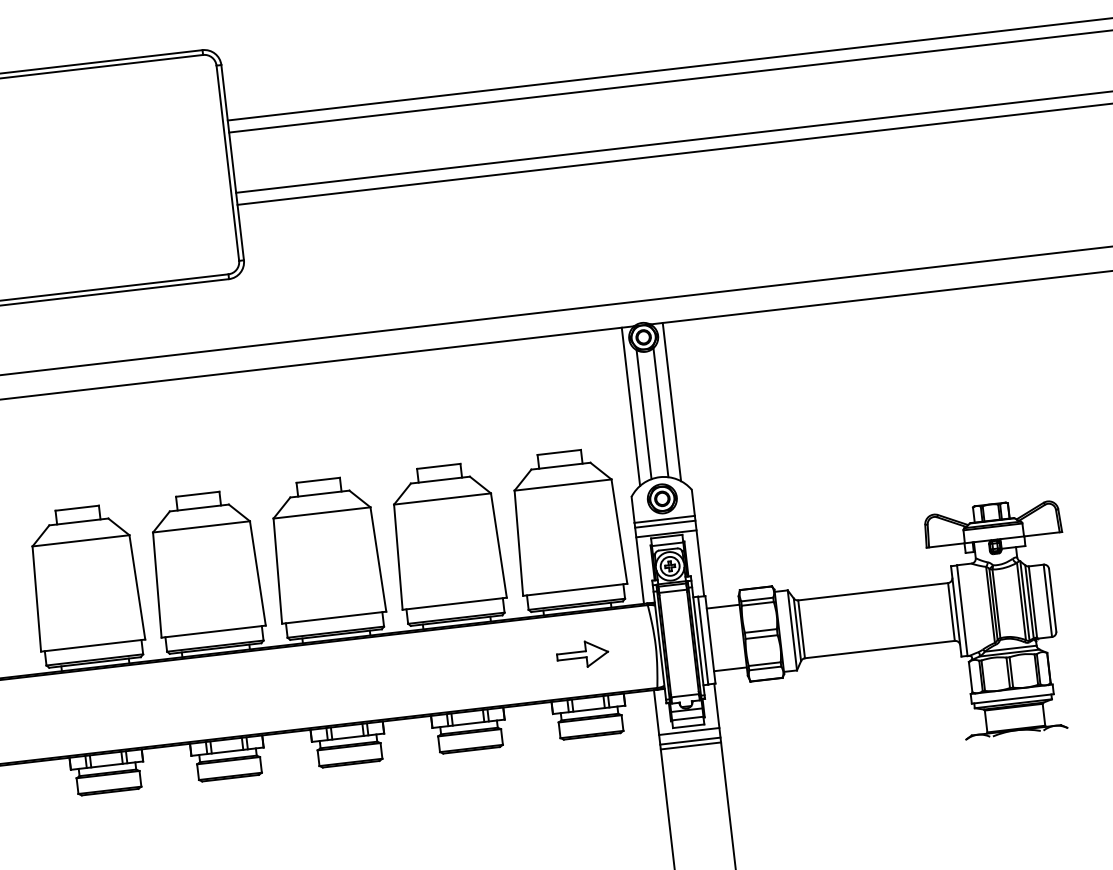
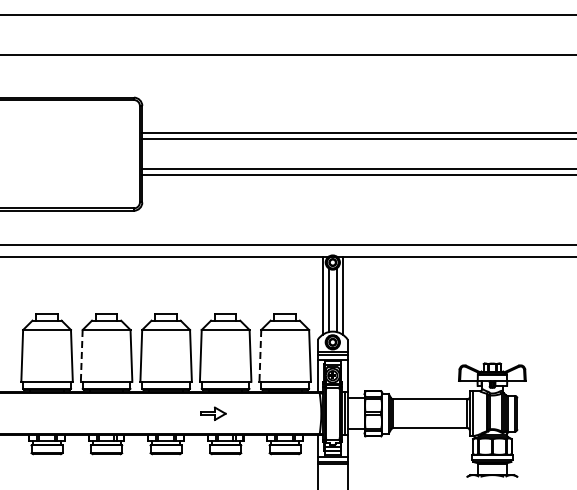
line: (519, 542) -> (260, 355), solid -> dashed
line: (156, 584) -> (81, 355), solid -> dashed
part: (583, 654) -> (213, 413), moved

